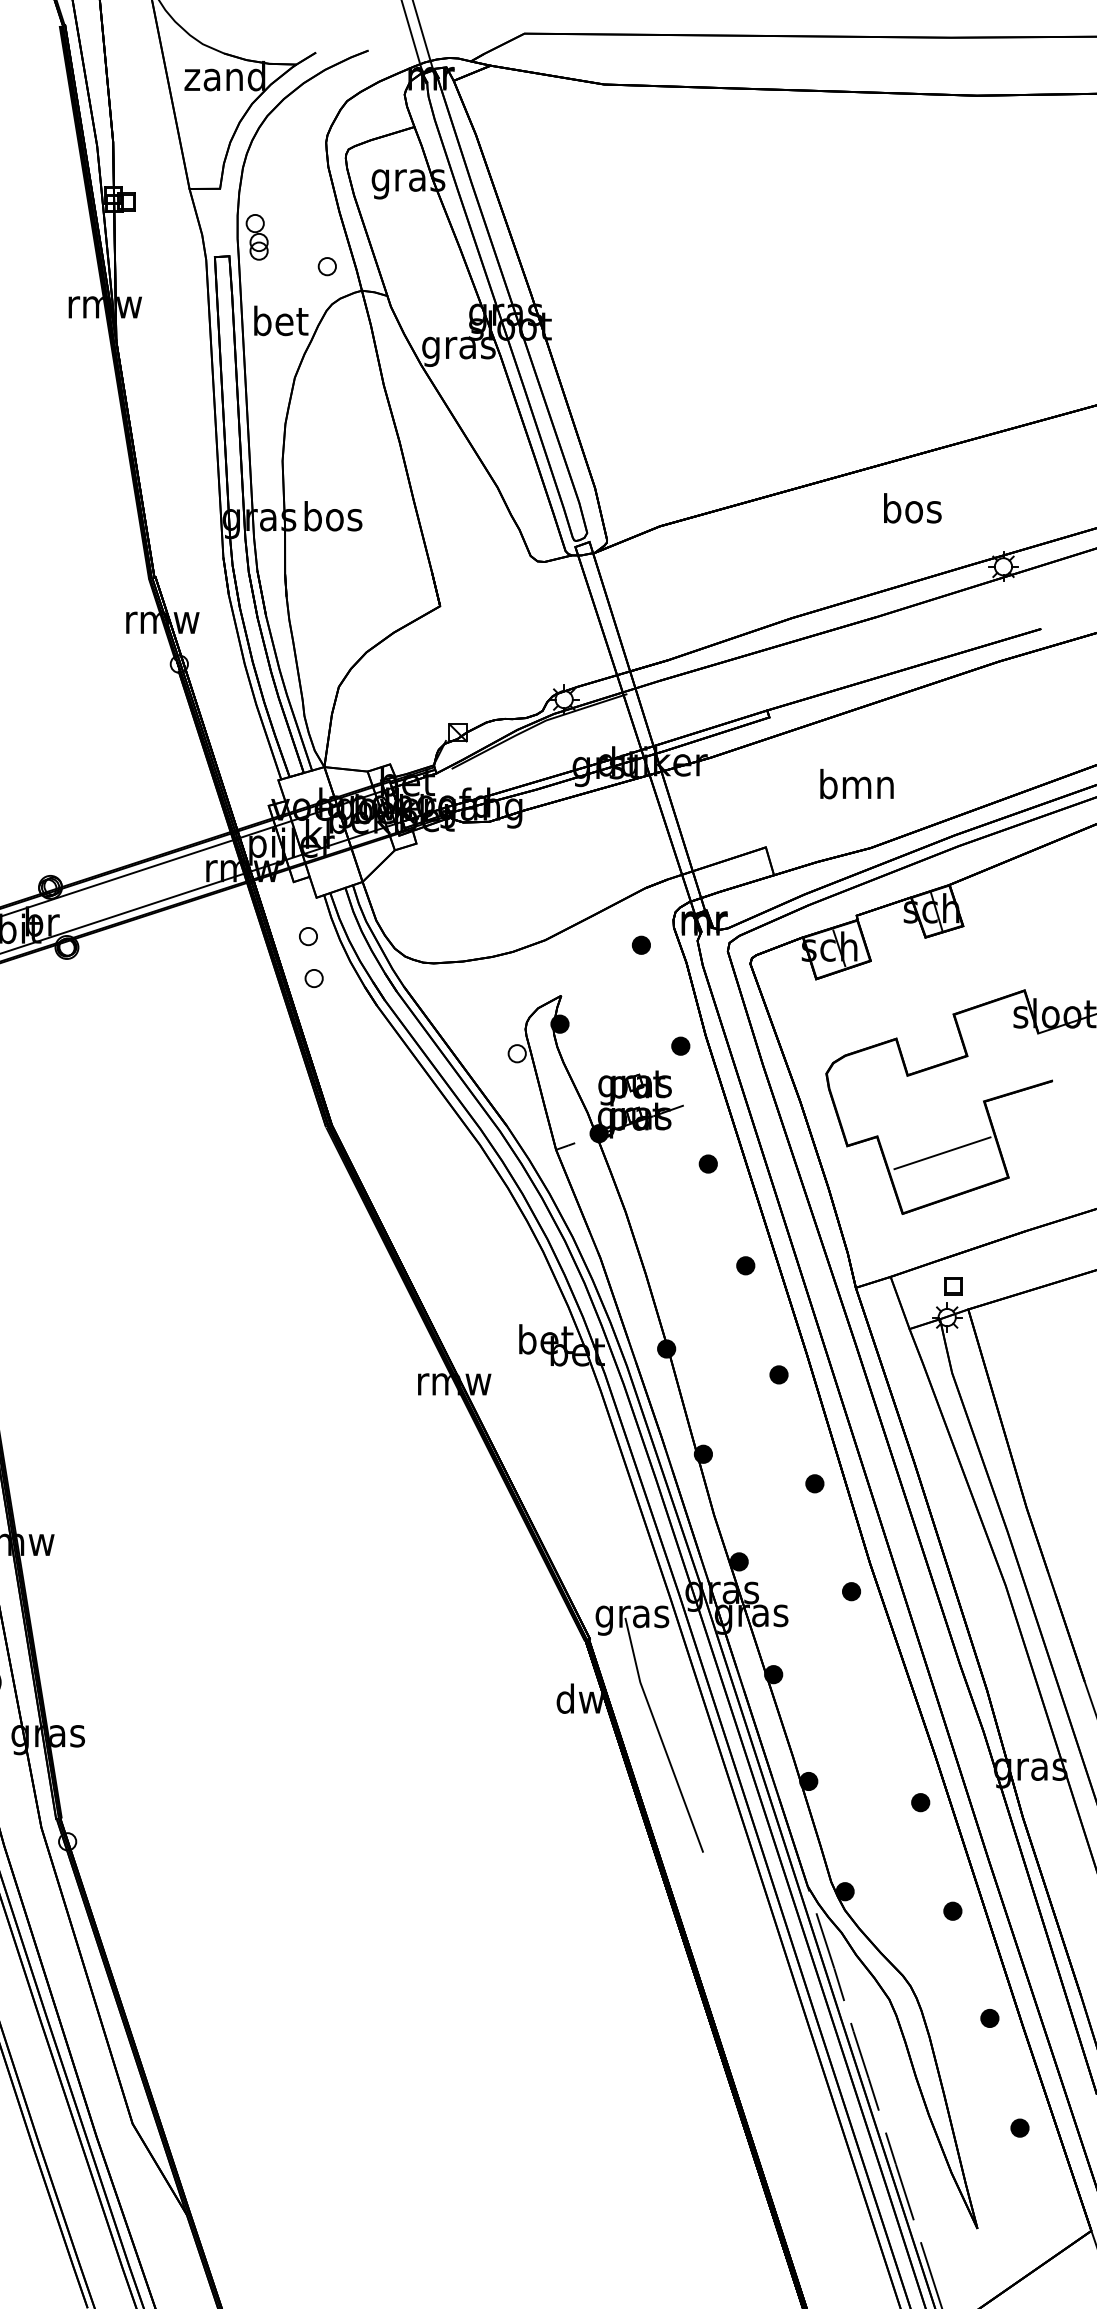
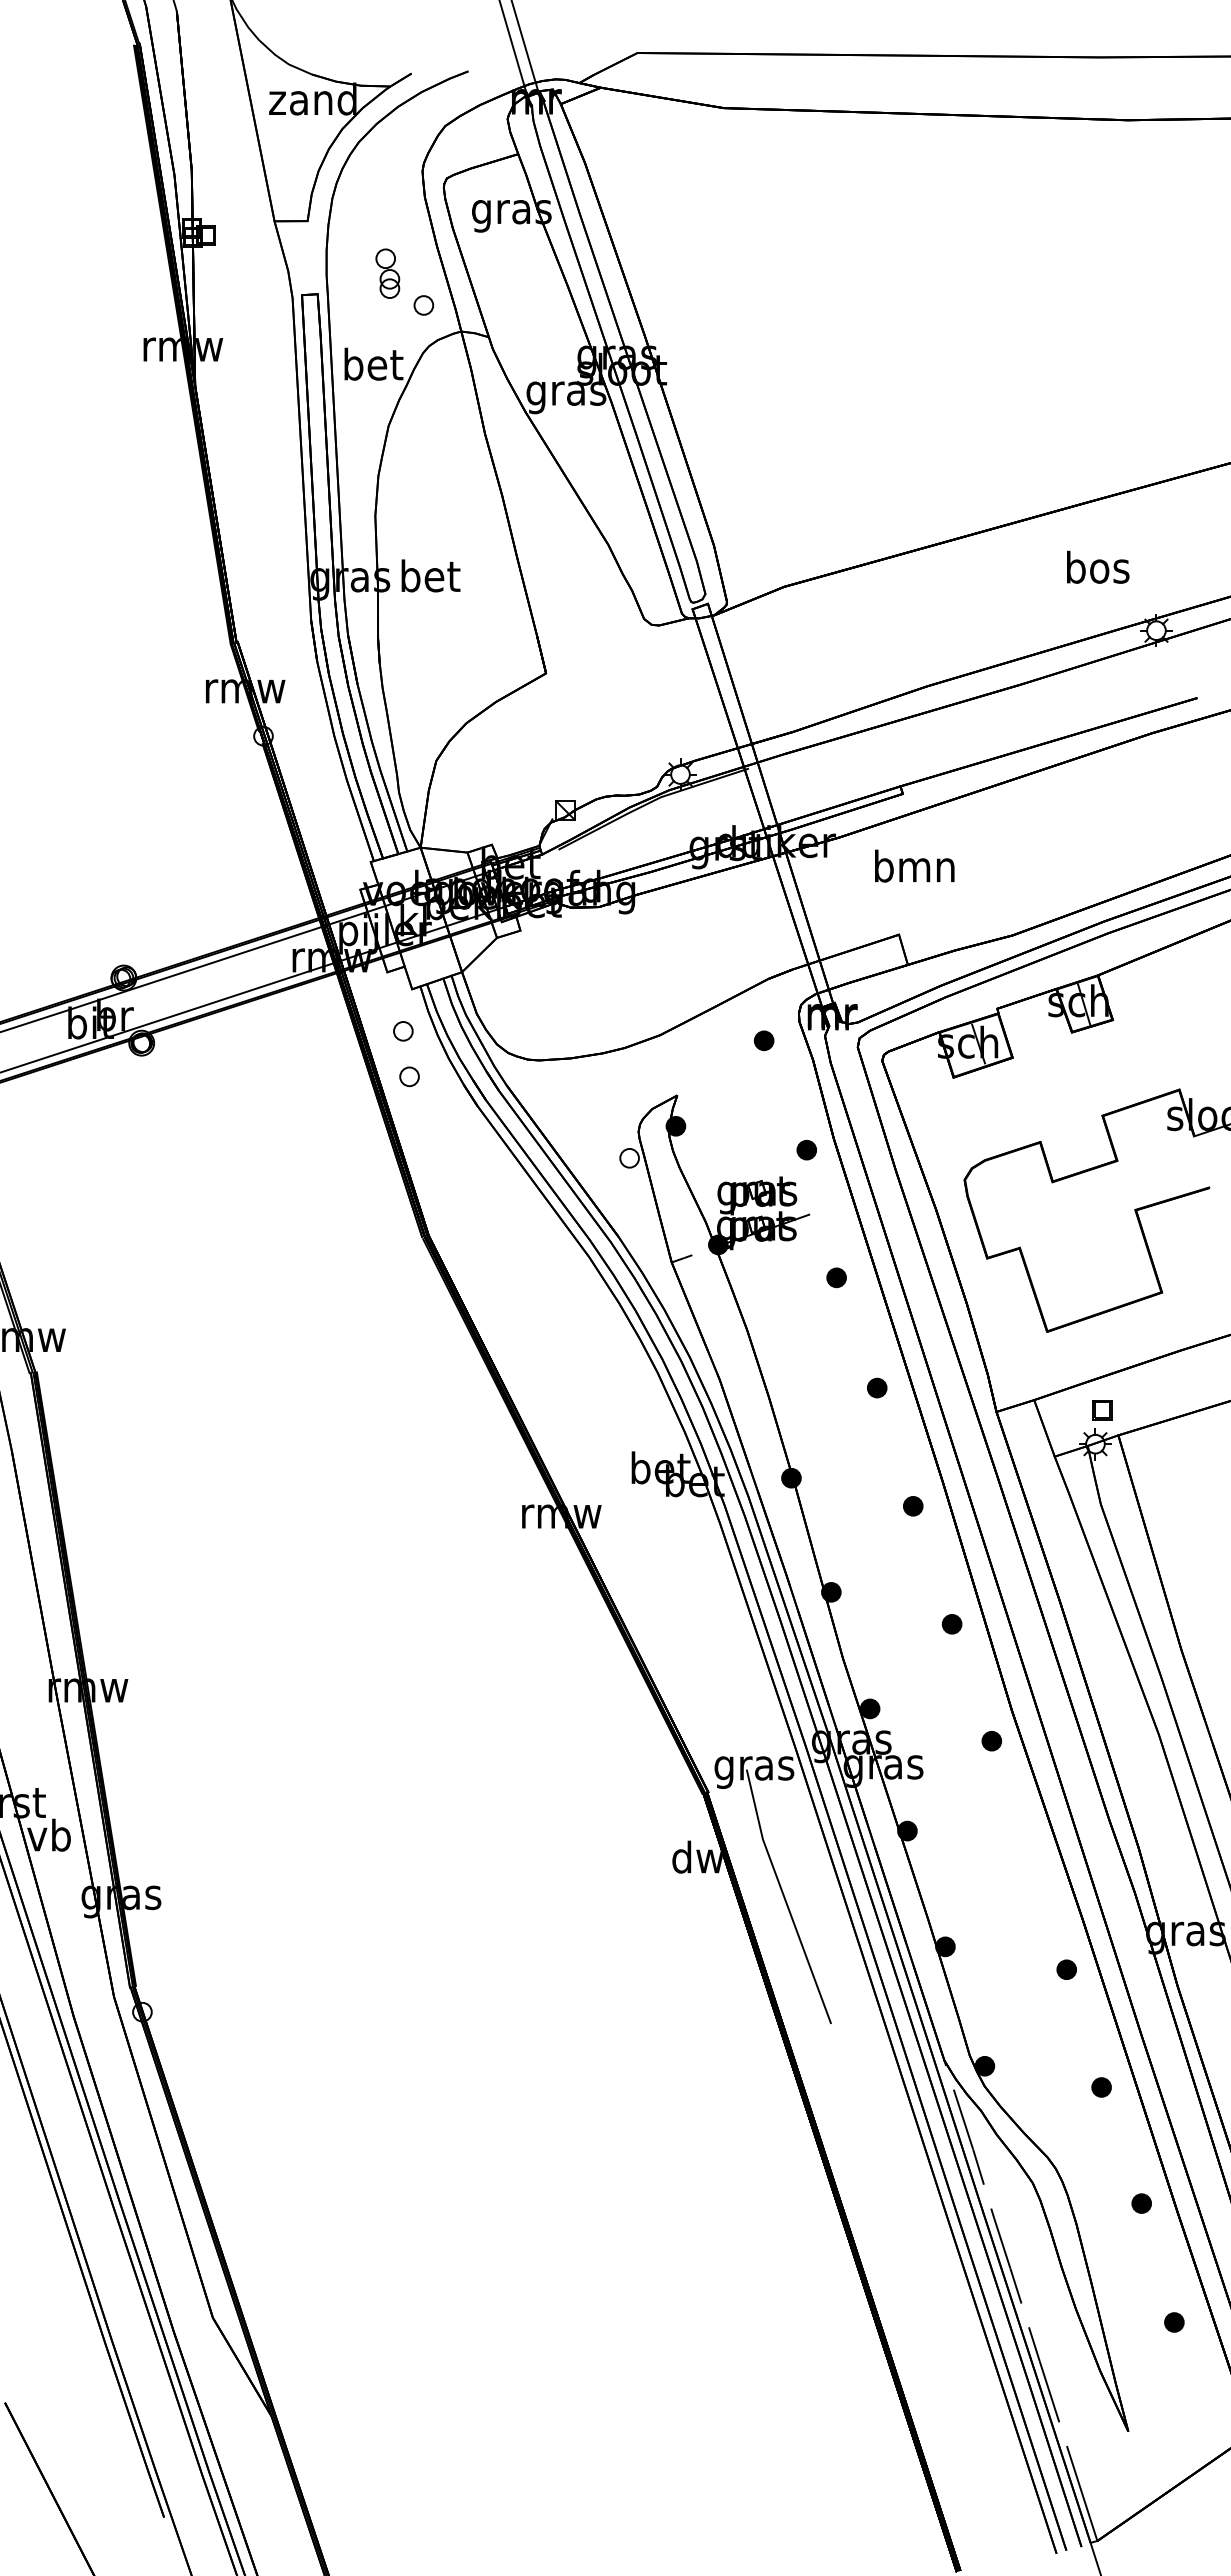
part: (256, 237) -> (387, 273), moved
text: (913, 507) -> (1098, 566), moved
text: (333, 515) -> (430, 575), bos -> bet
text: (856, 783) -> (914, 865), moved
line: (942, 1152) -> (1090, 1265), removed

